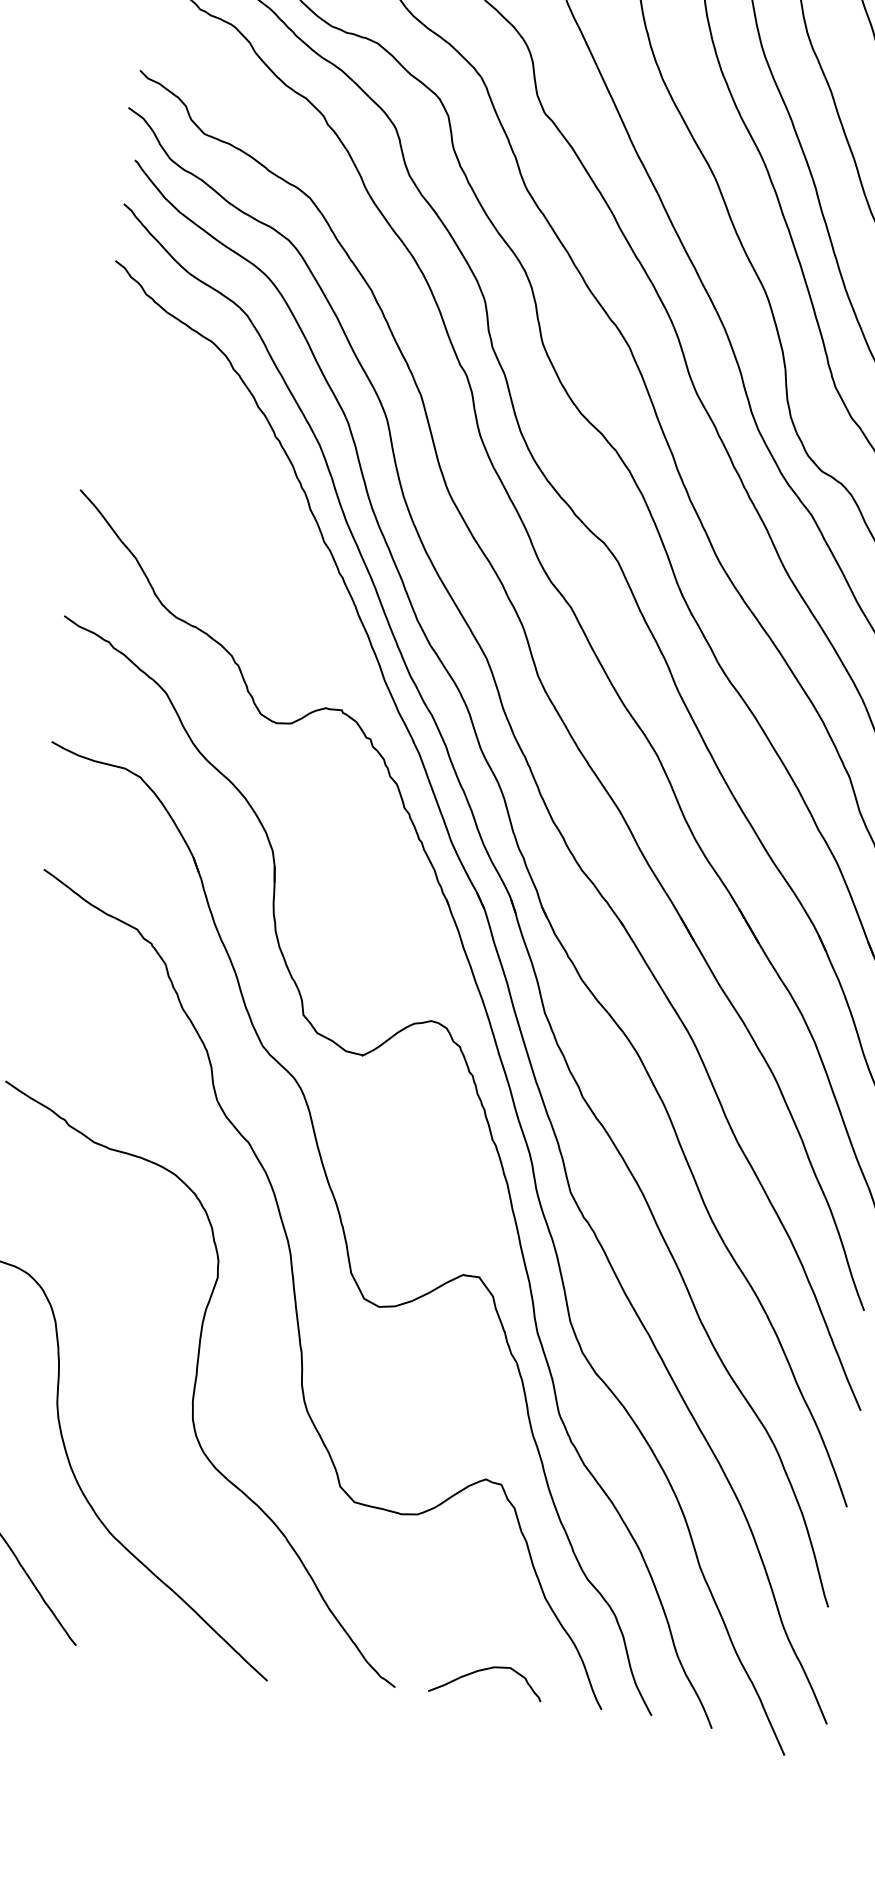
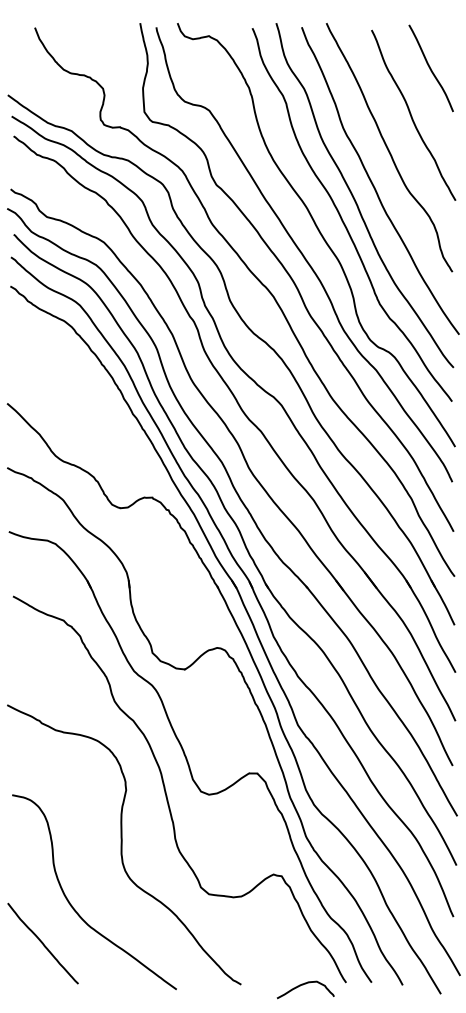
curve: (483, 1672) -> (303, 985), moved

